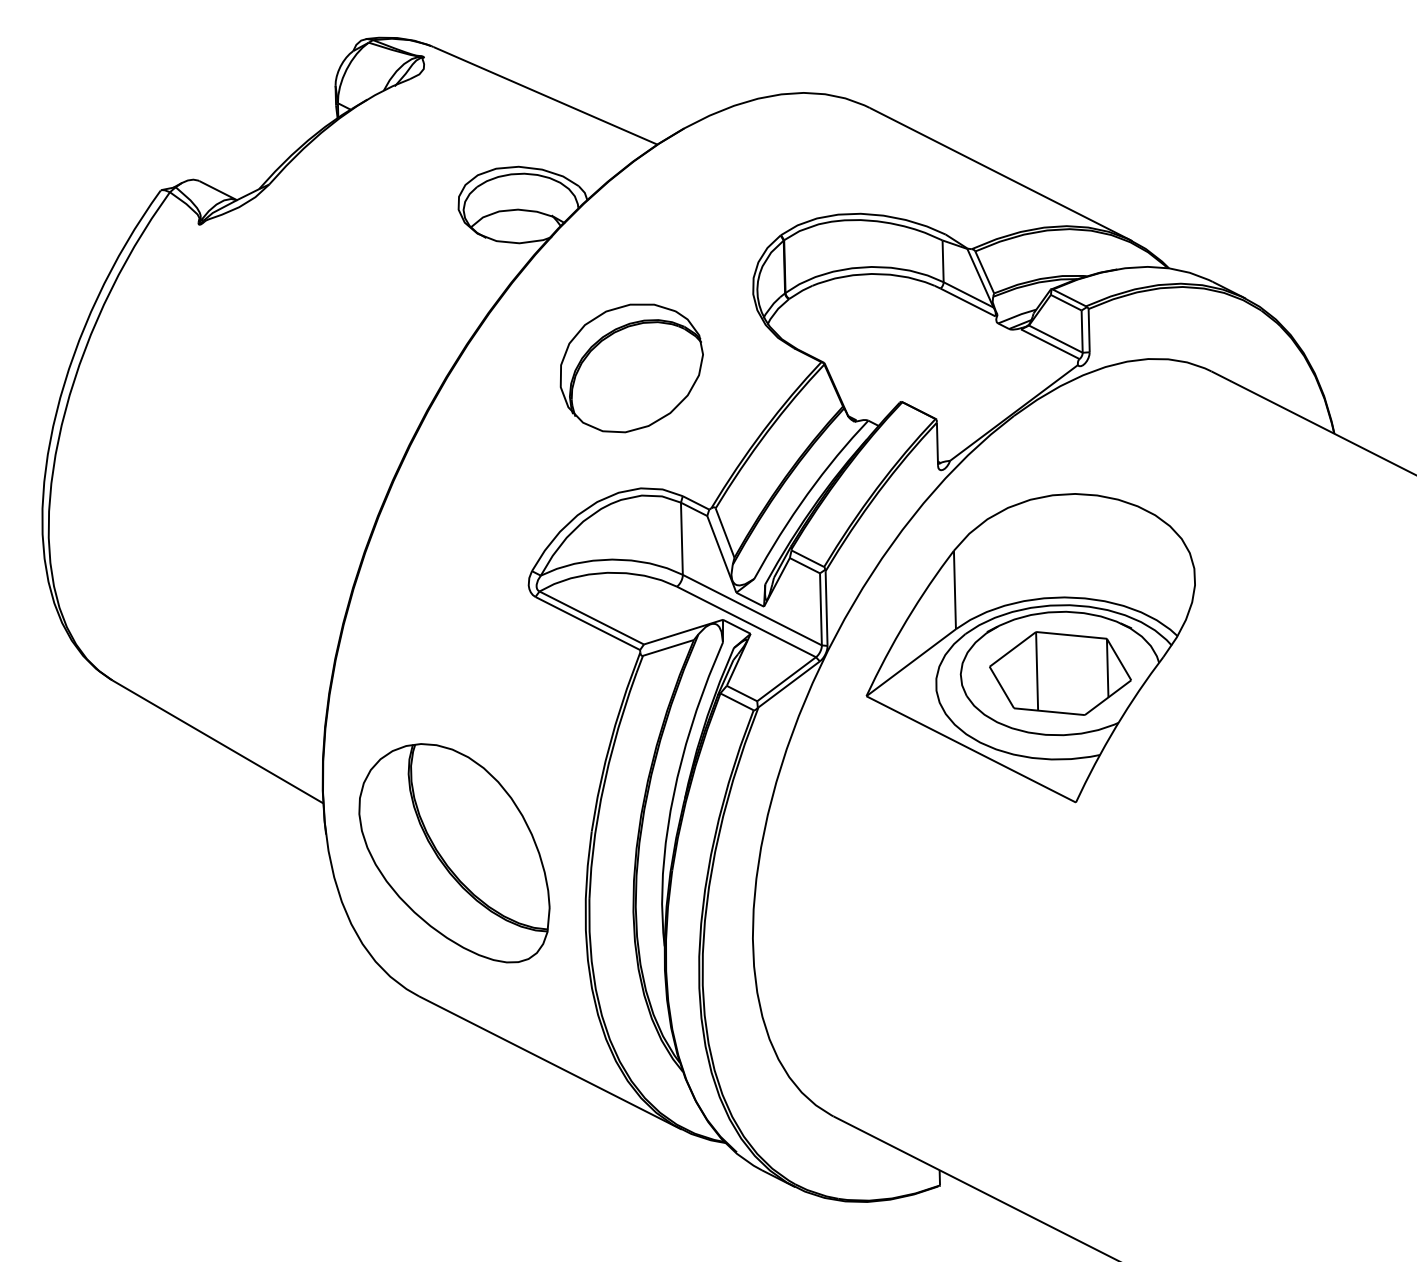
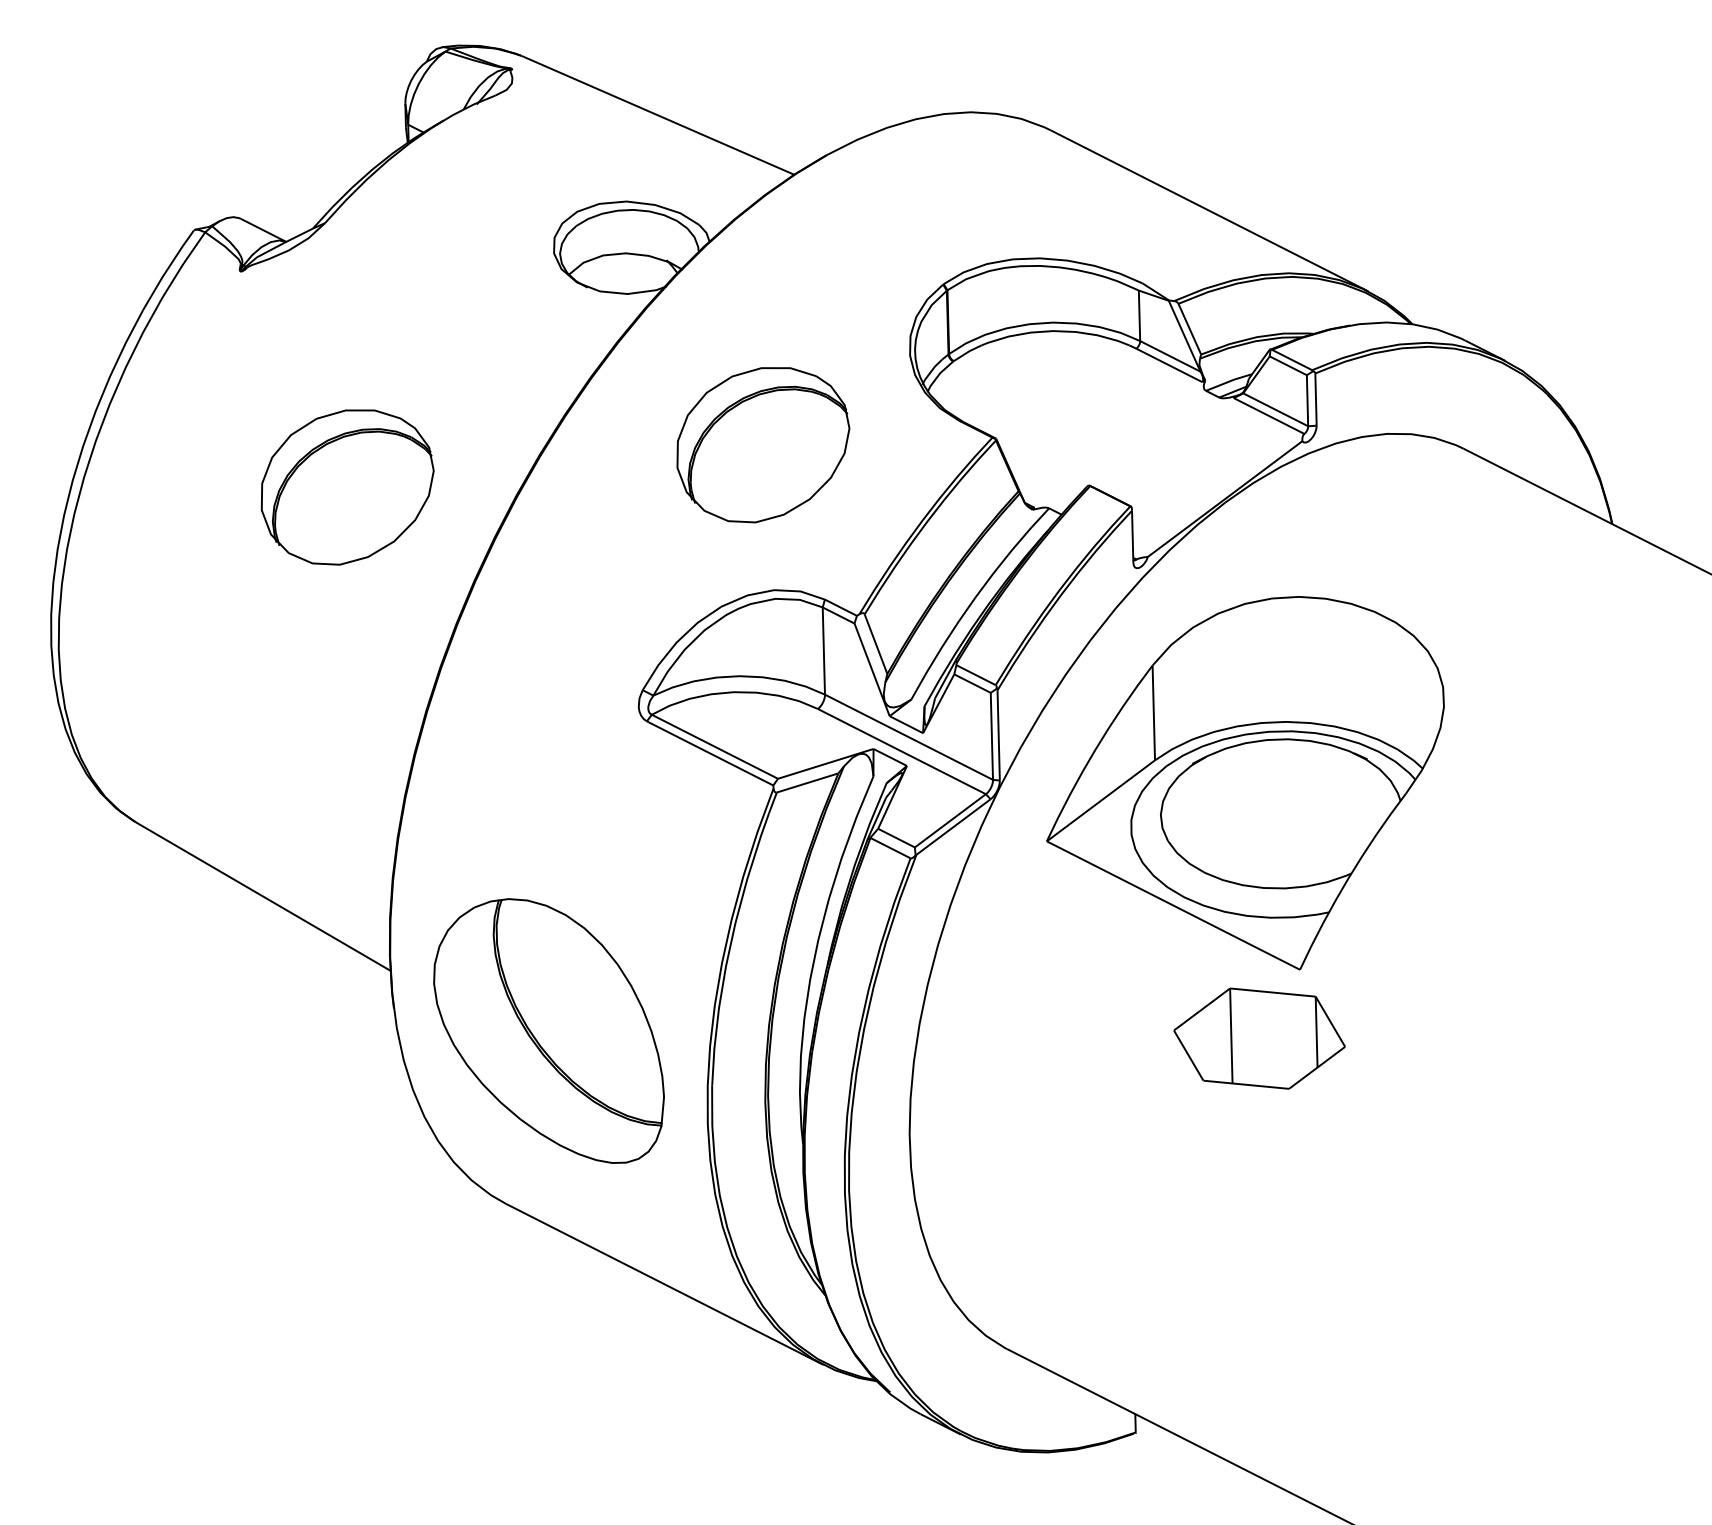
part: (287, 403) -> (347, 487), added
part: (1060, 673) -> (1259, 1038), moved

